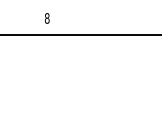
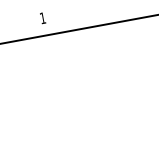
text: (46, 18) -> (42, 18), 8 -> 1

